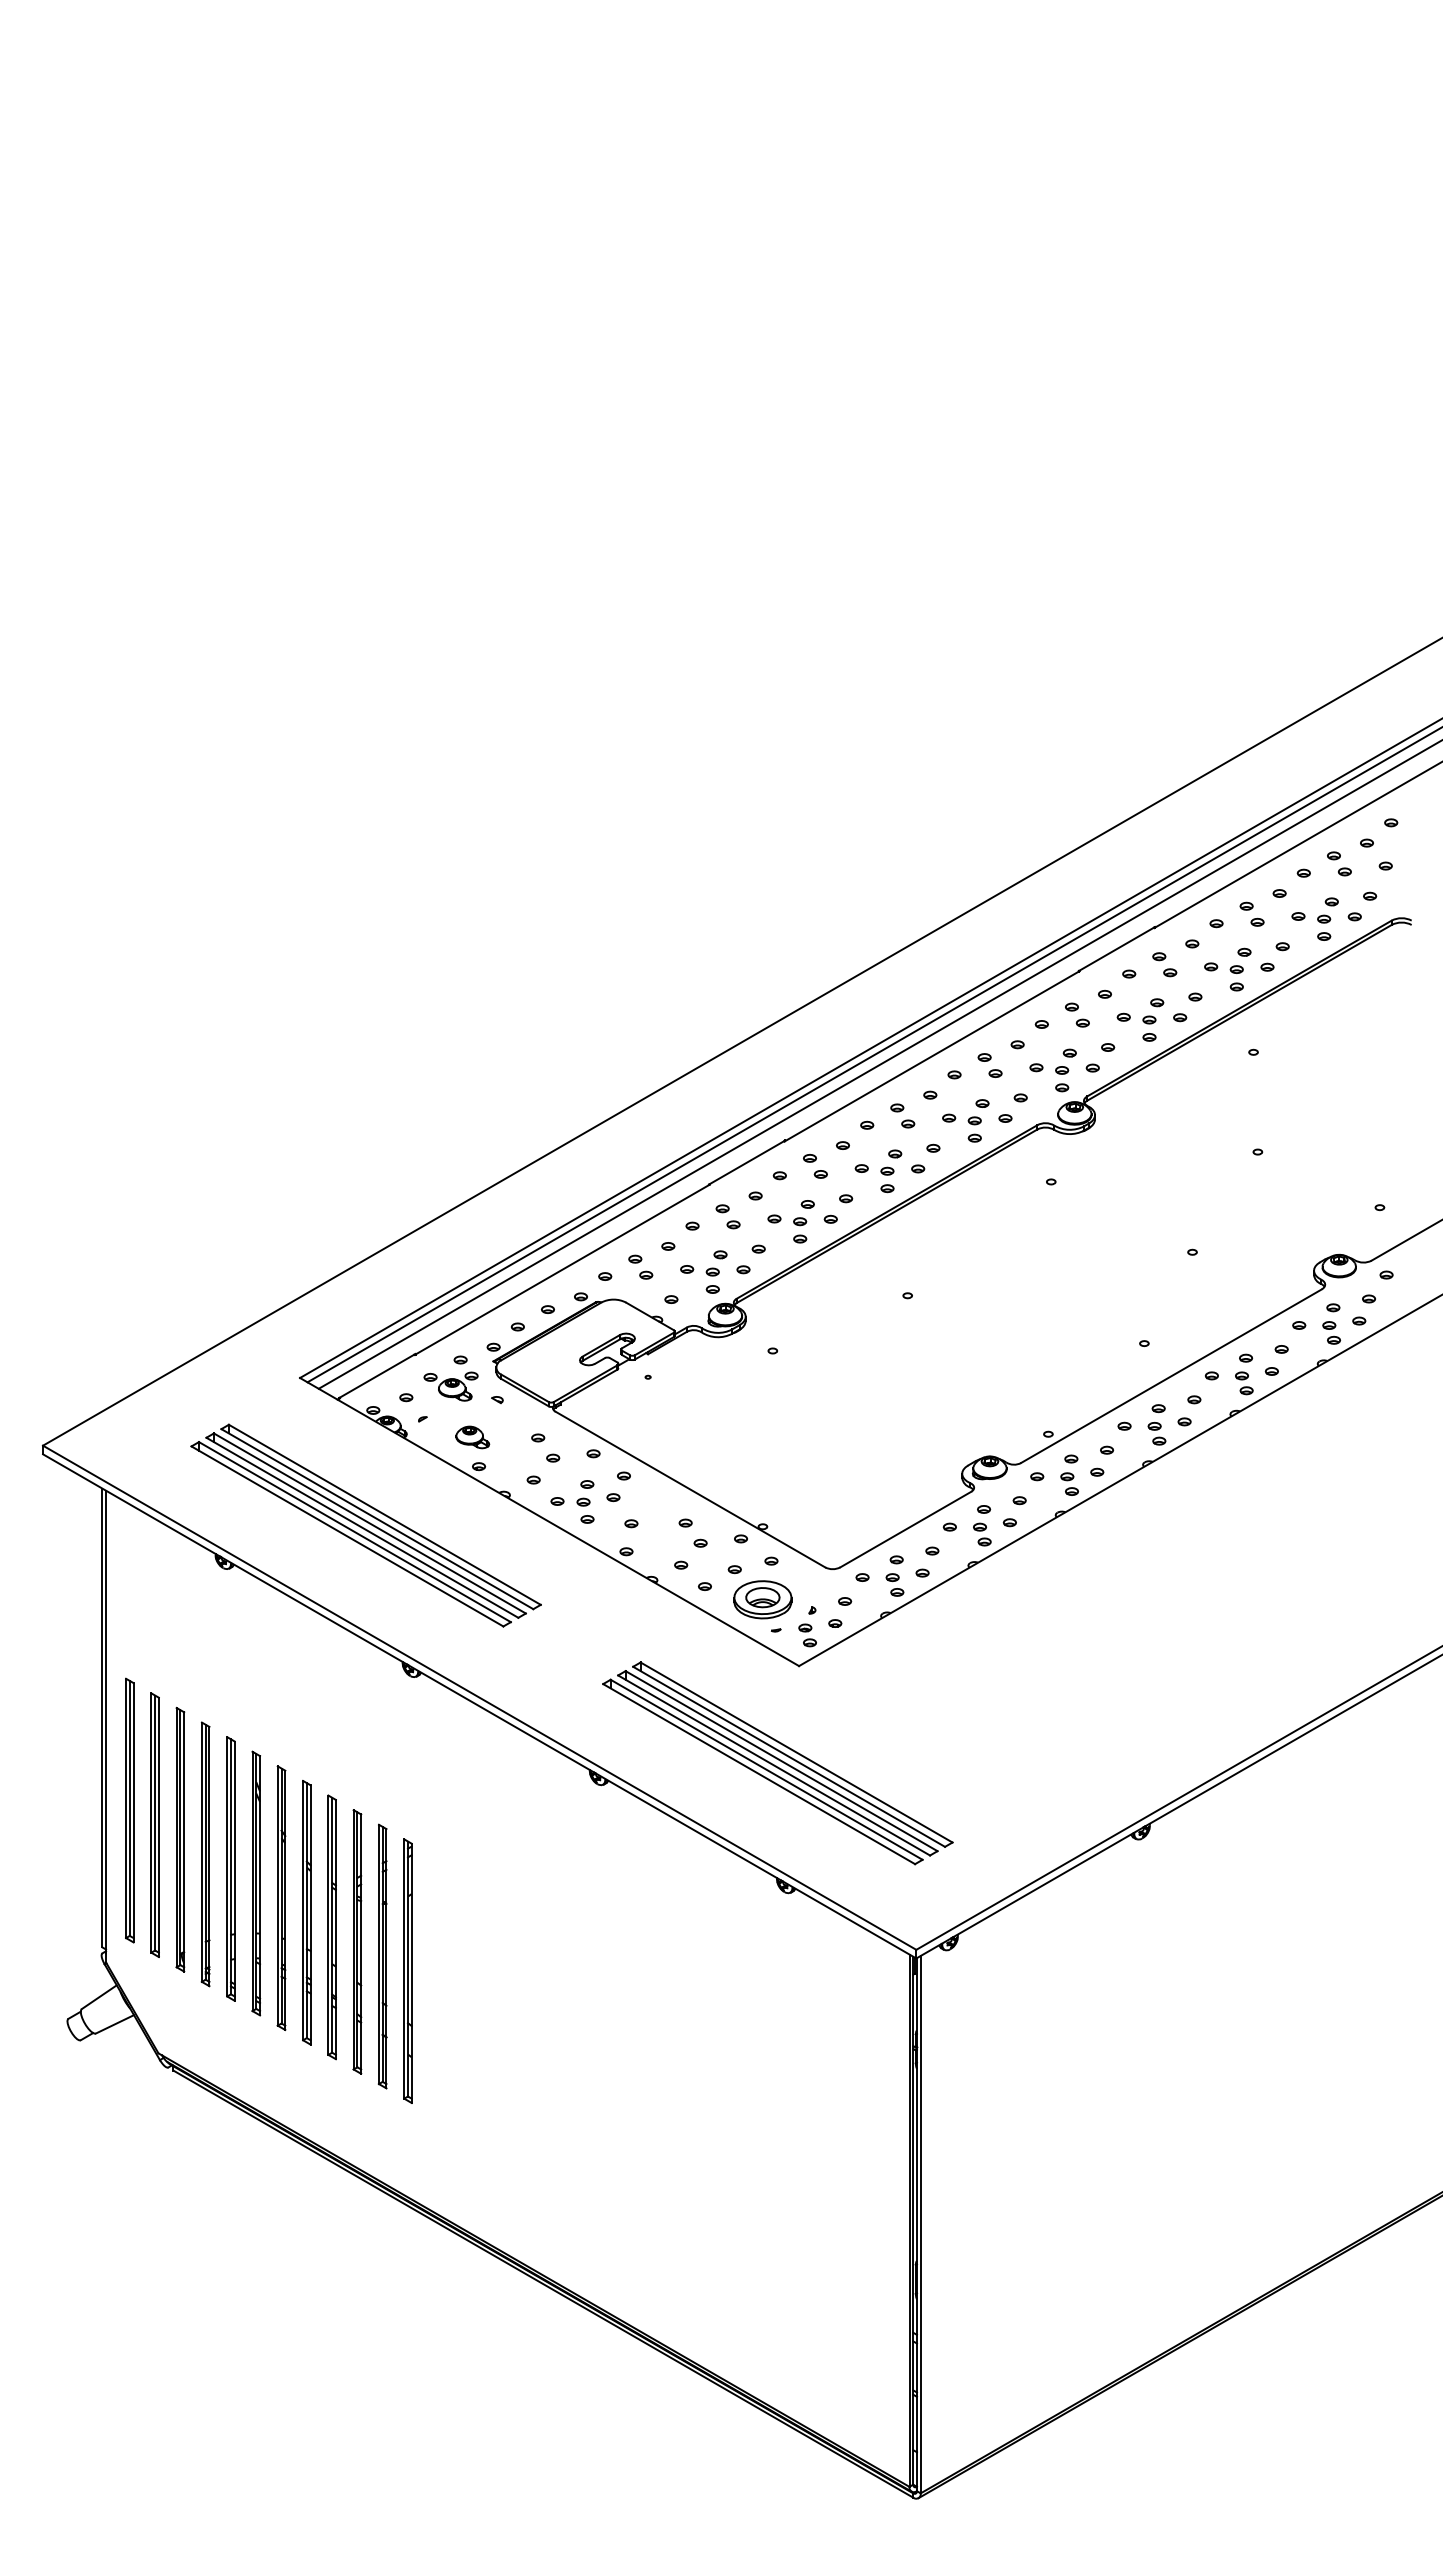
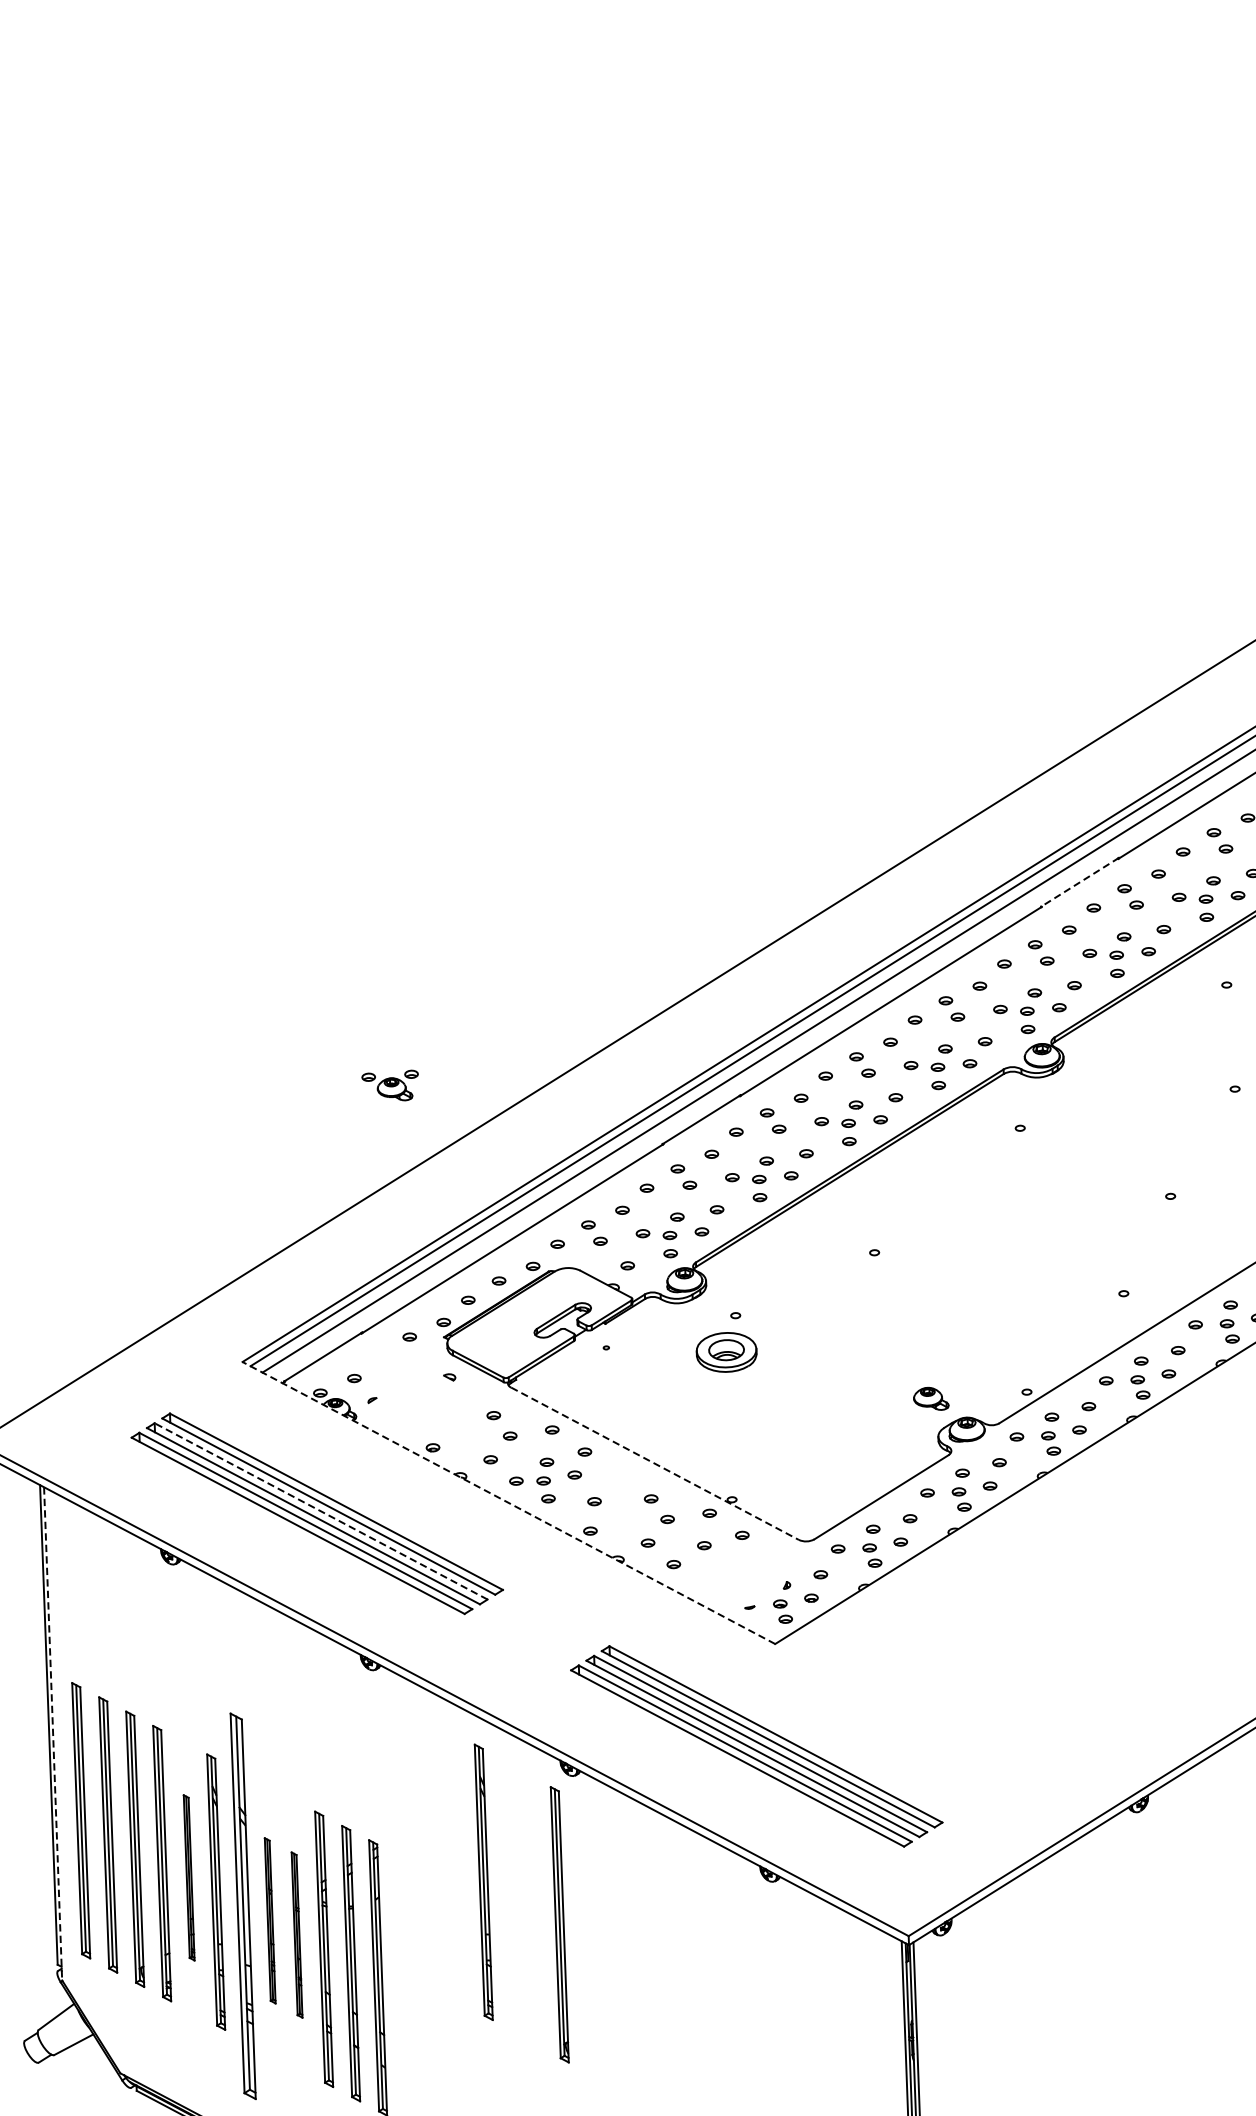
line: (1116, 949) -> (1079, 882), solid -> dashed
part: (450, 1386) -> (389, 1086), moved
part: (472, 1437) -> (931, 1399), moved
line: (690, 1489) -> (654, 1463), solid -> dashed
line: (549, 1521) -> (508, 1502), solid -> dashed
line: (369, 1523) -> (320, 1511), solid -> dashed
part: (762, 1599) -> (726, 1352), moved
line: (106, 1726) -> (53, 1733), solid -> dashed
part: (230, 1868) -> (188, 1877), size x0.6
part: (512, 1883) -> (484, 1882), added
part: (281, 1898) -> (243, 1906), size x1.4
part: (306, 1912) -> (269, 1920), size x0.6
part: (583, 1926) -> (559, 1924), added
part: (331, 1927) -> (296, 1935), size x0.6

